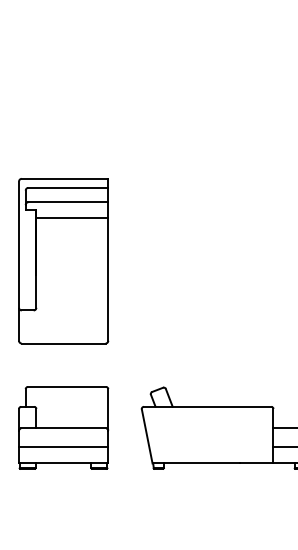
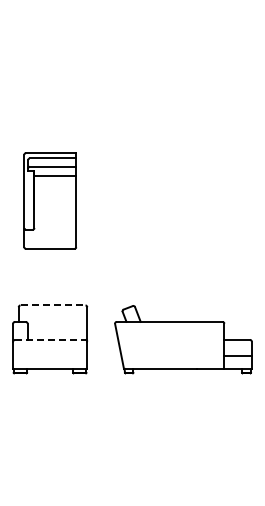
part: (64, 260) -> (50, 200), size x0.7
line: (67, 387) -> (53, 305), solid -> dashed
line: (64, 428) -> (50, 339), solid -> dashed
line: (64, 447) -> (50, 355), removed

